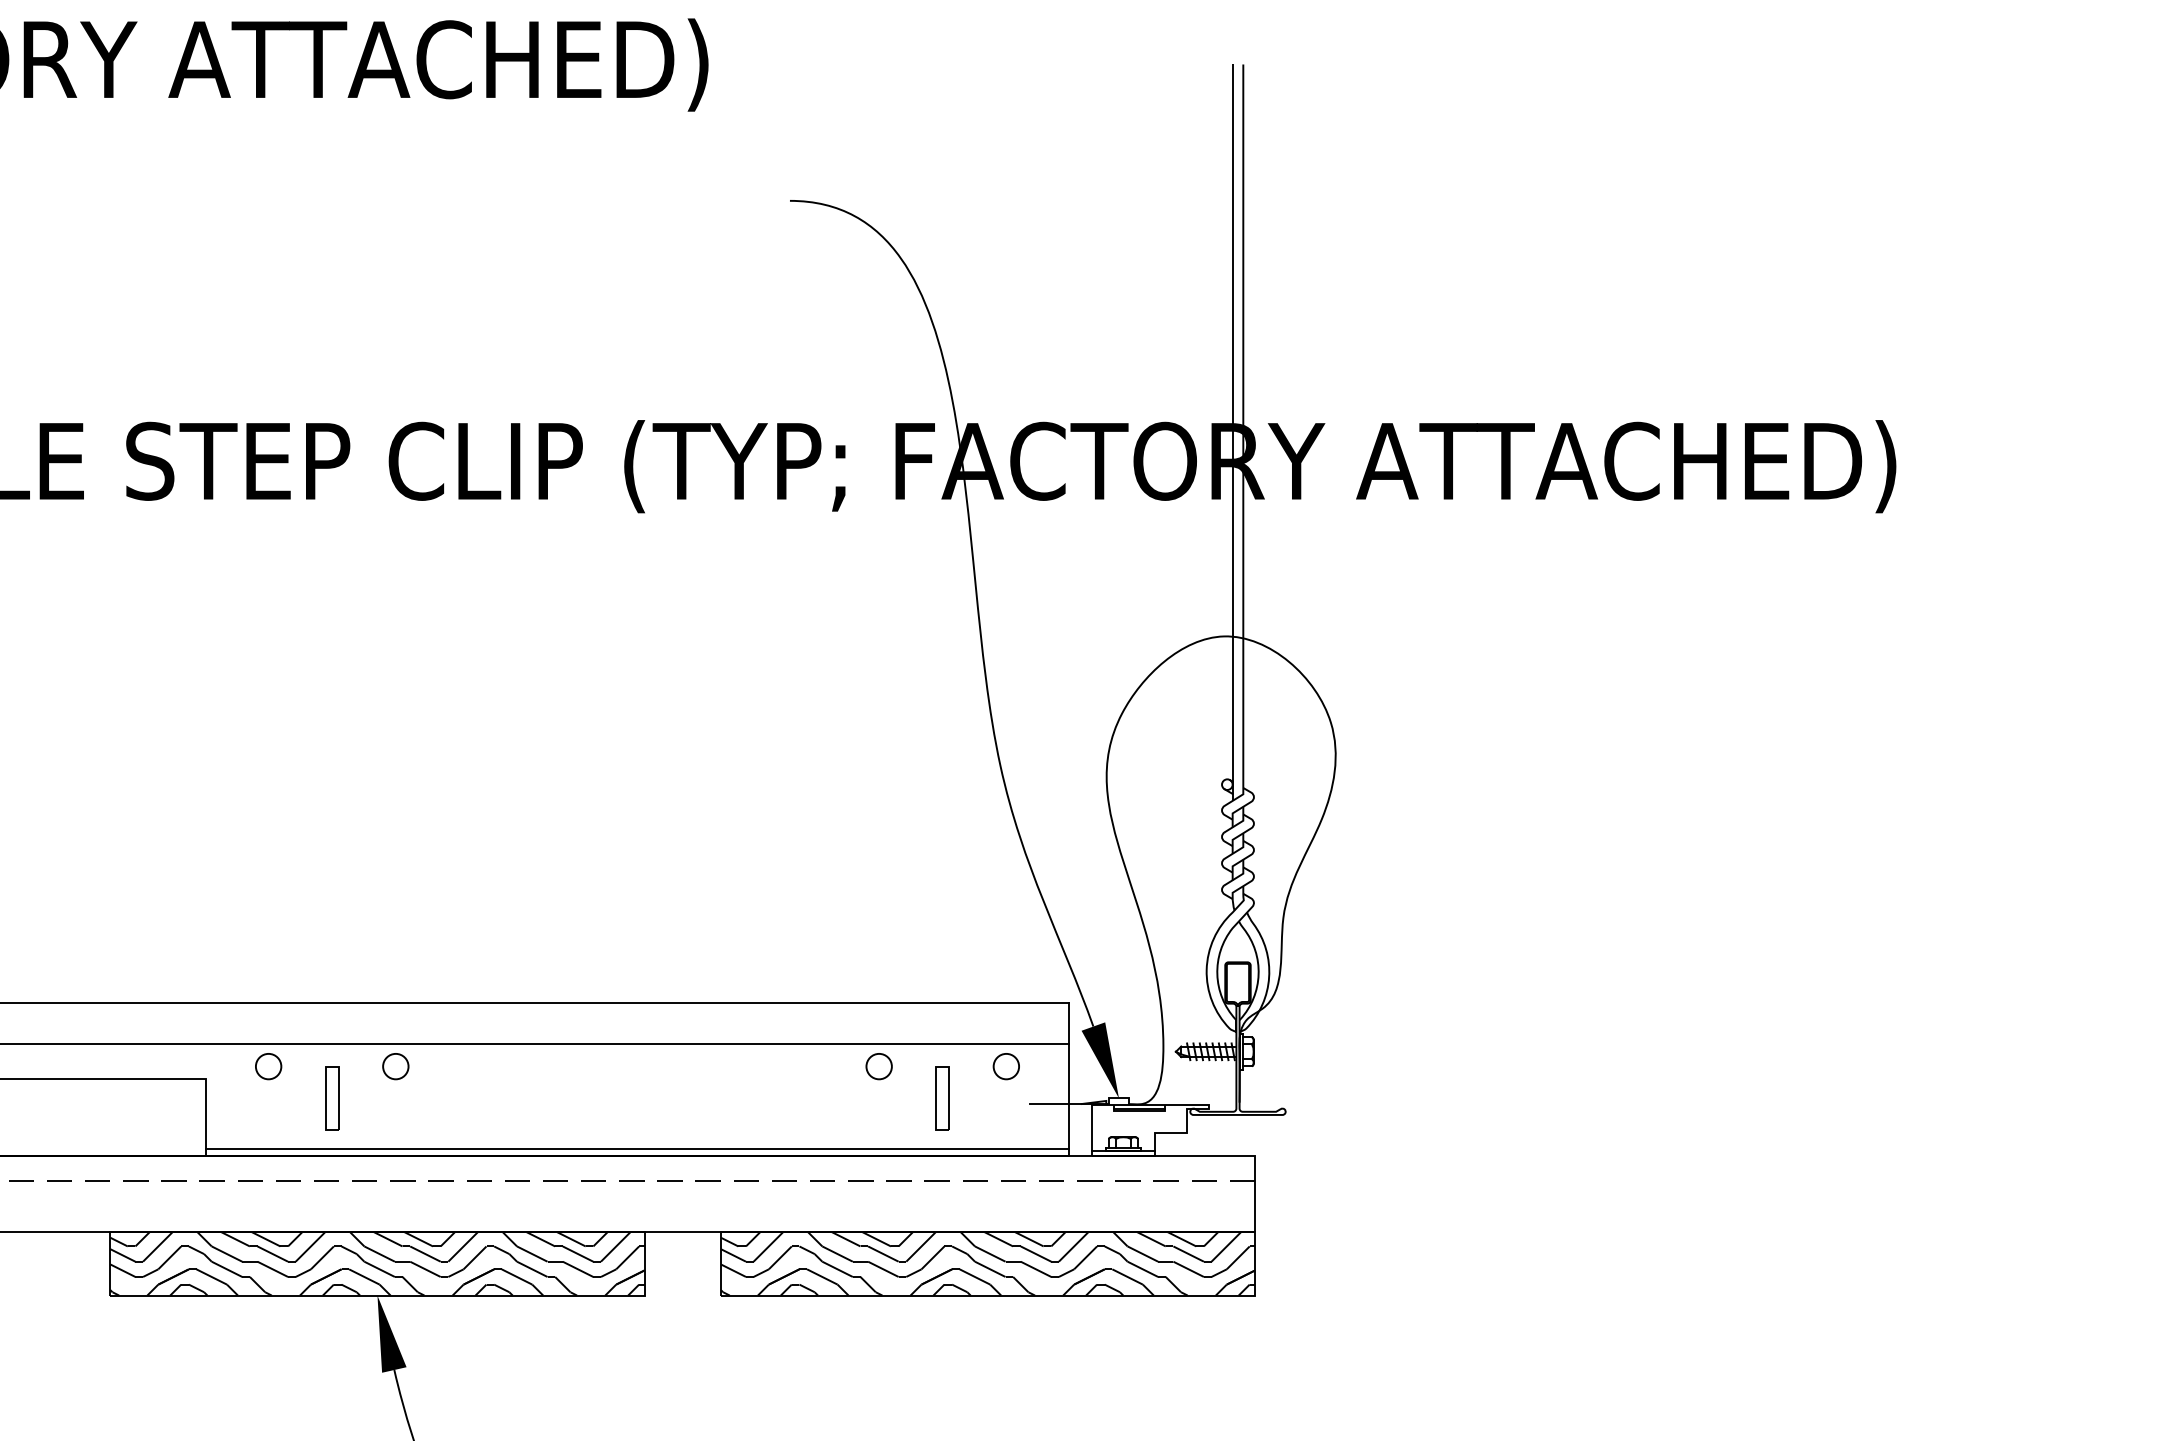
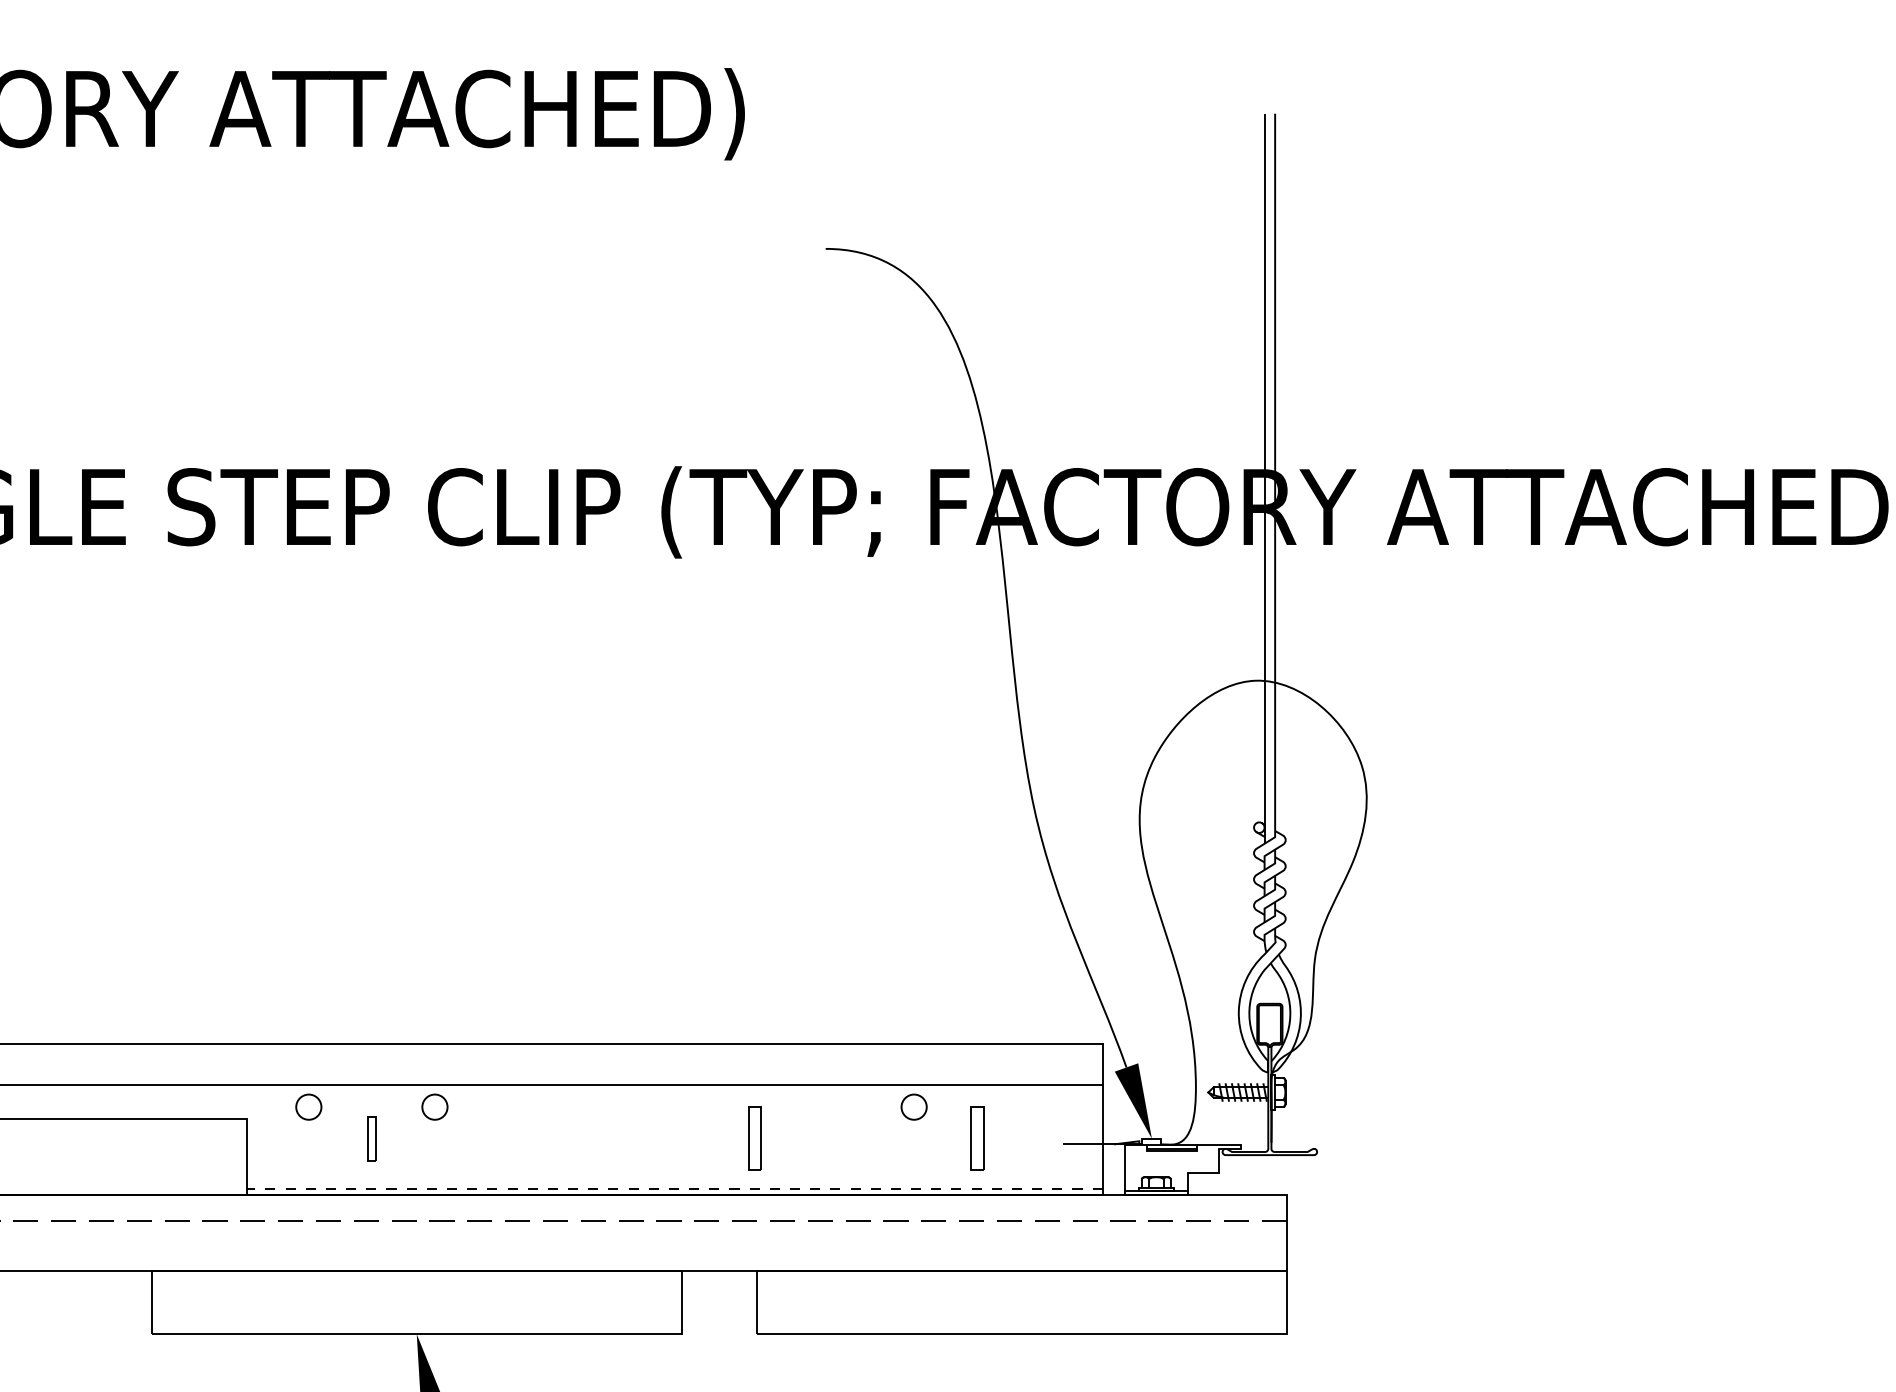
circle: (1005, 1066) -> (1039, 1107), removed
part: (332, 1098) -> (372, 1138), size x0.7
part: (718, 1098) -> (754, 1138), added
line: (637, 1149) -> (674, 1189), solid -> dashed
hatch: (377, 1263) -> (416, 1302), removed
hatch: (987, 1263) -> (1021, 1302), removed

